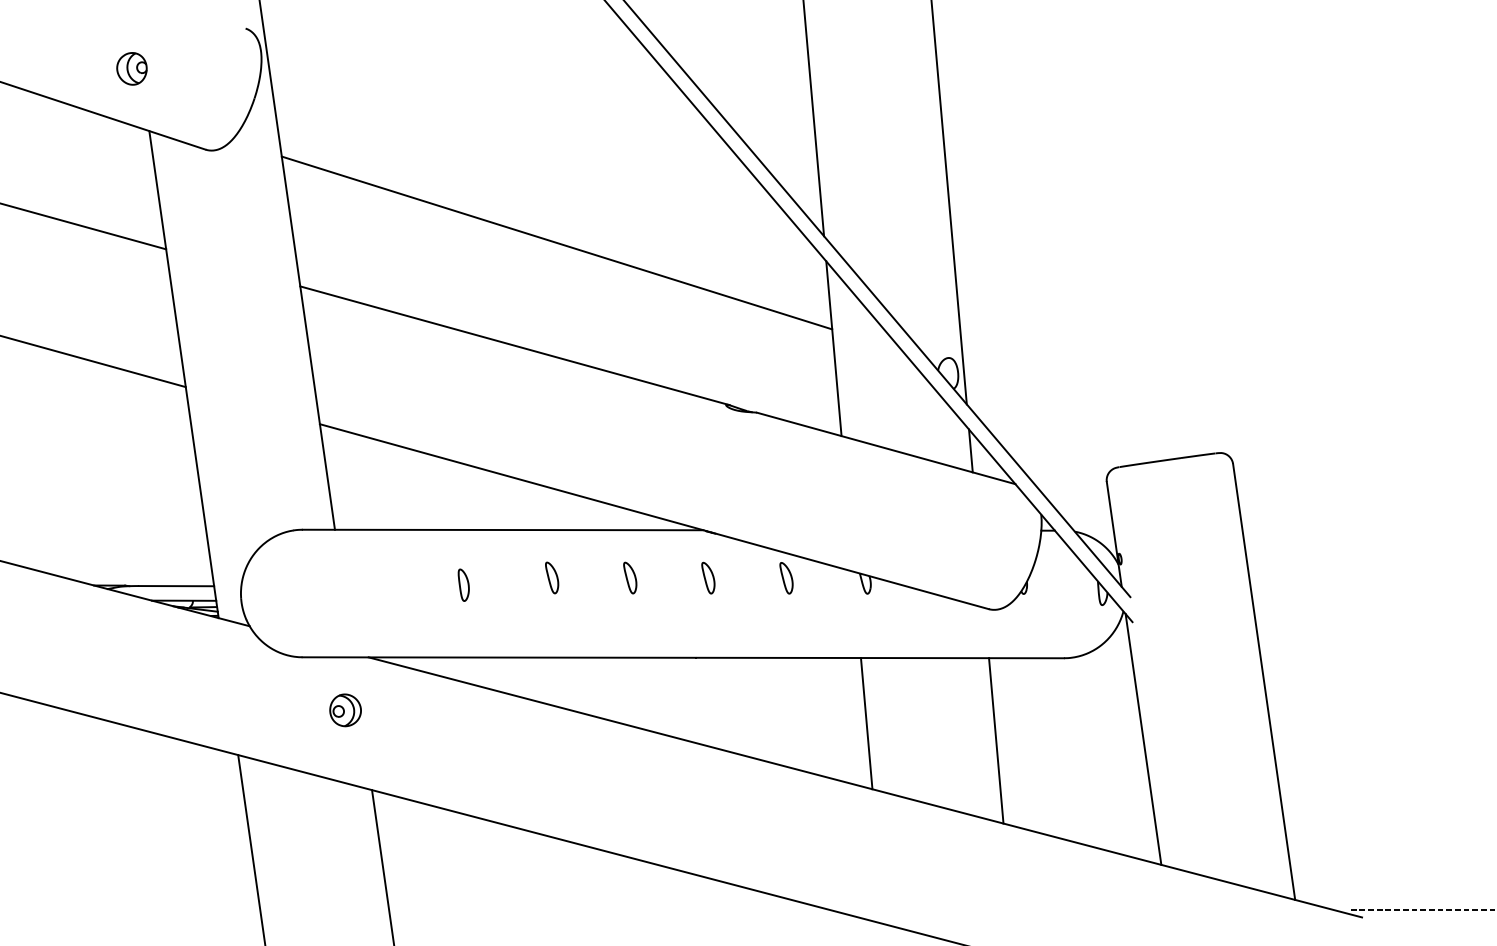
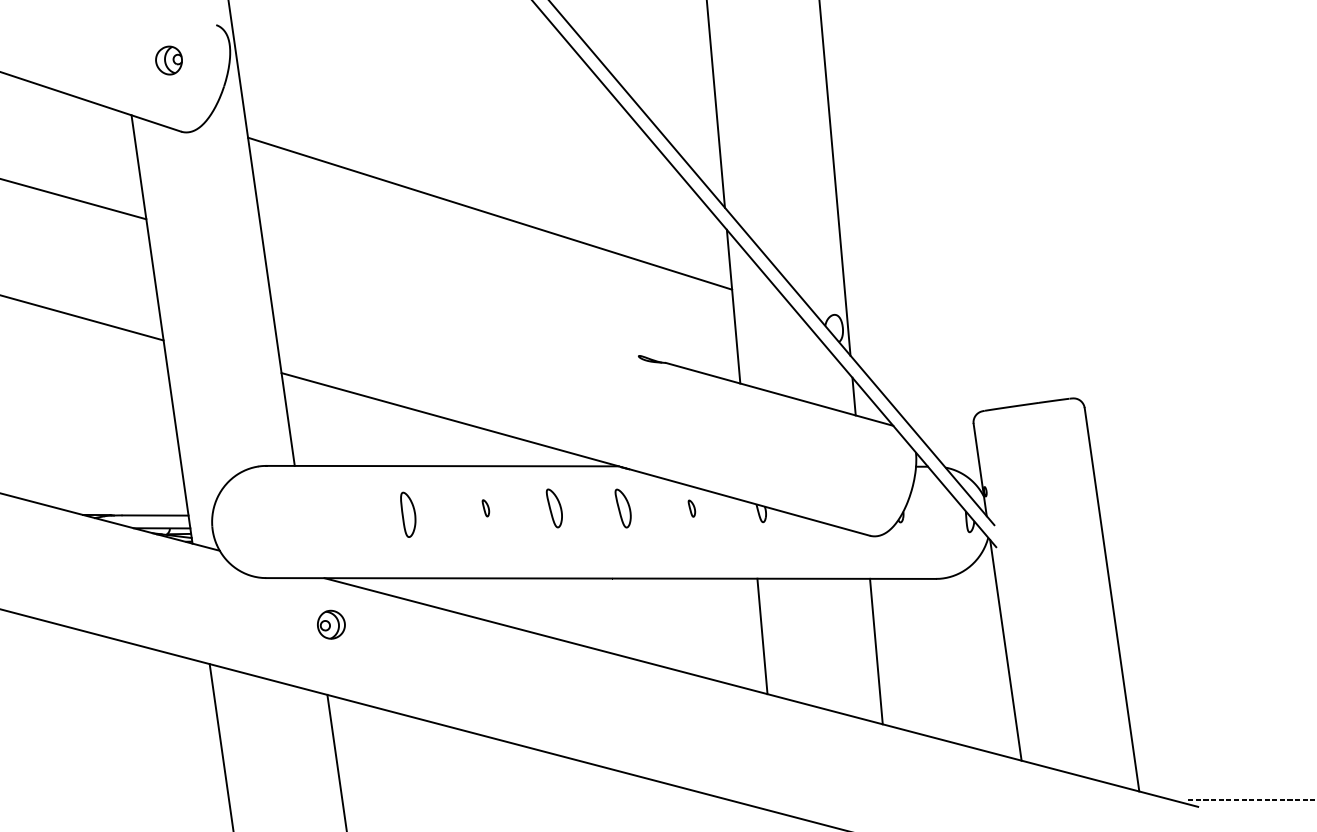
part: (131, 68) -> (168, 60), moved
line: (514, 345) -> (452, 303), removed
part: (552, 577) -> (486, 507), size x0.6
part: (630, 577) -> (554, 507), size x1.4
part: (708, 577) -> (623, 507), size x1.4
part: (786, 578) -> (691, 508), size x0.6
part: (463, 584) -> (407, 514), size x1.6
part: (345, 710) -> (331, 624), moved

